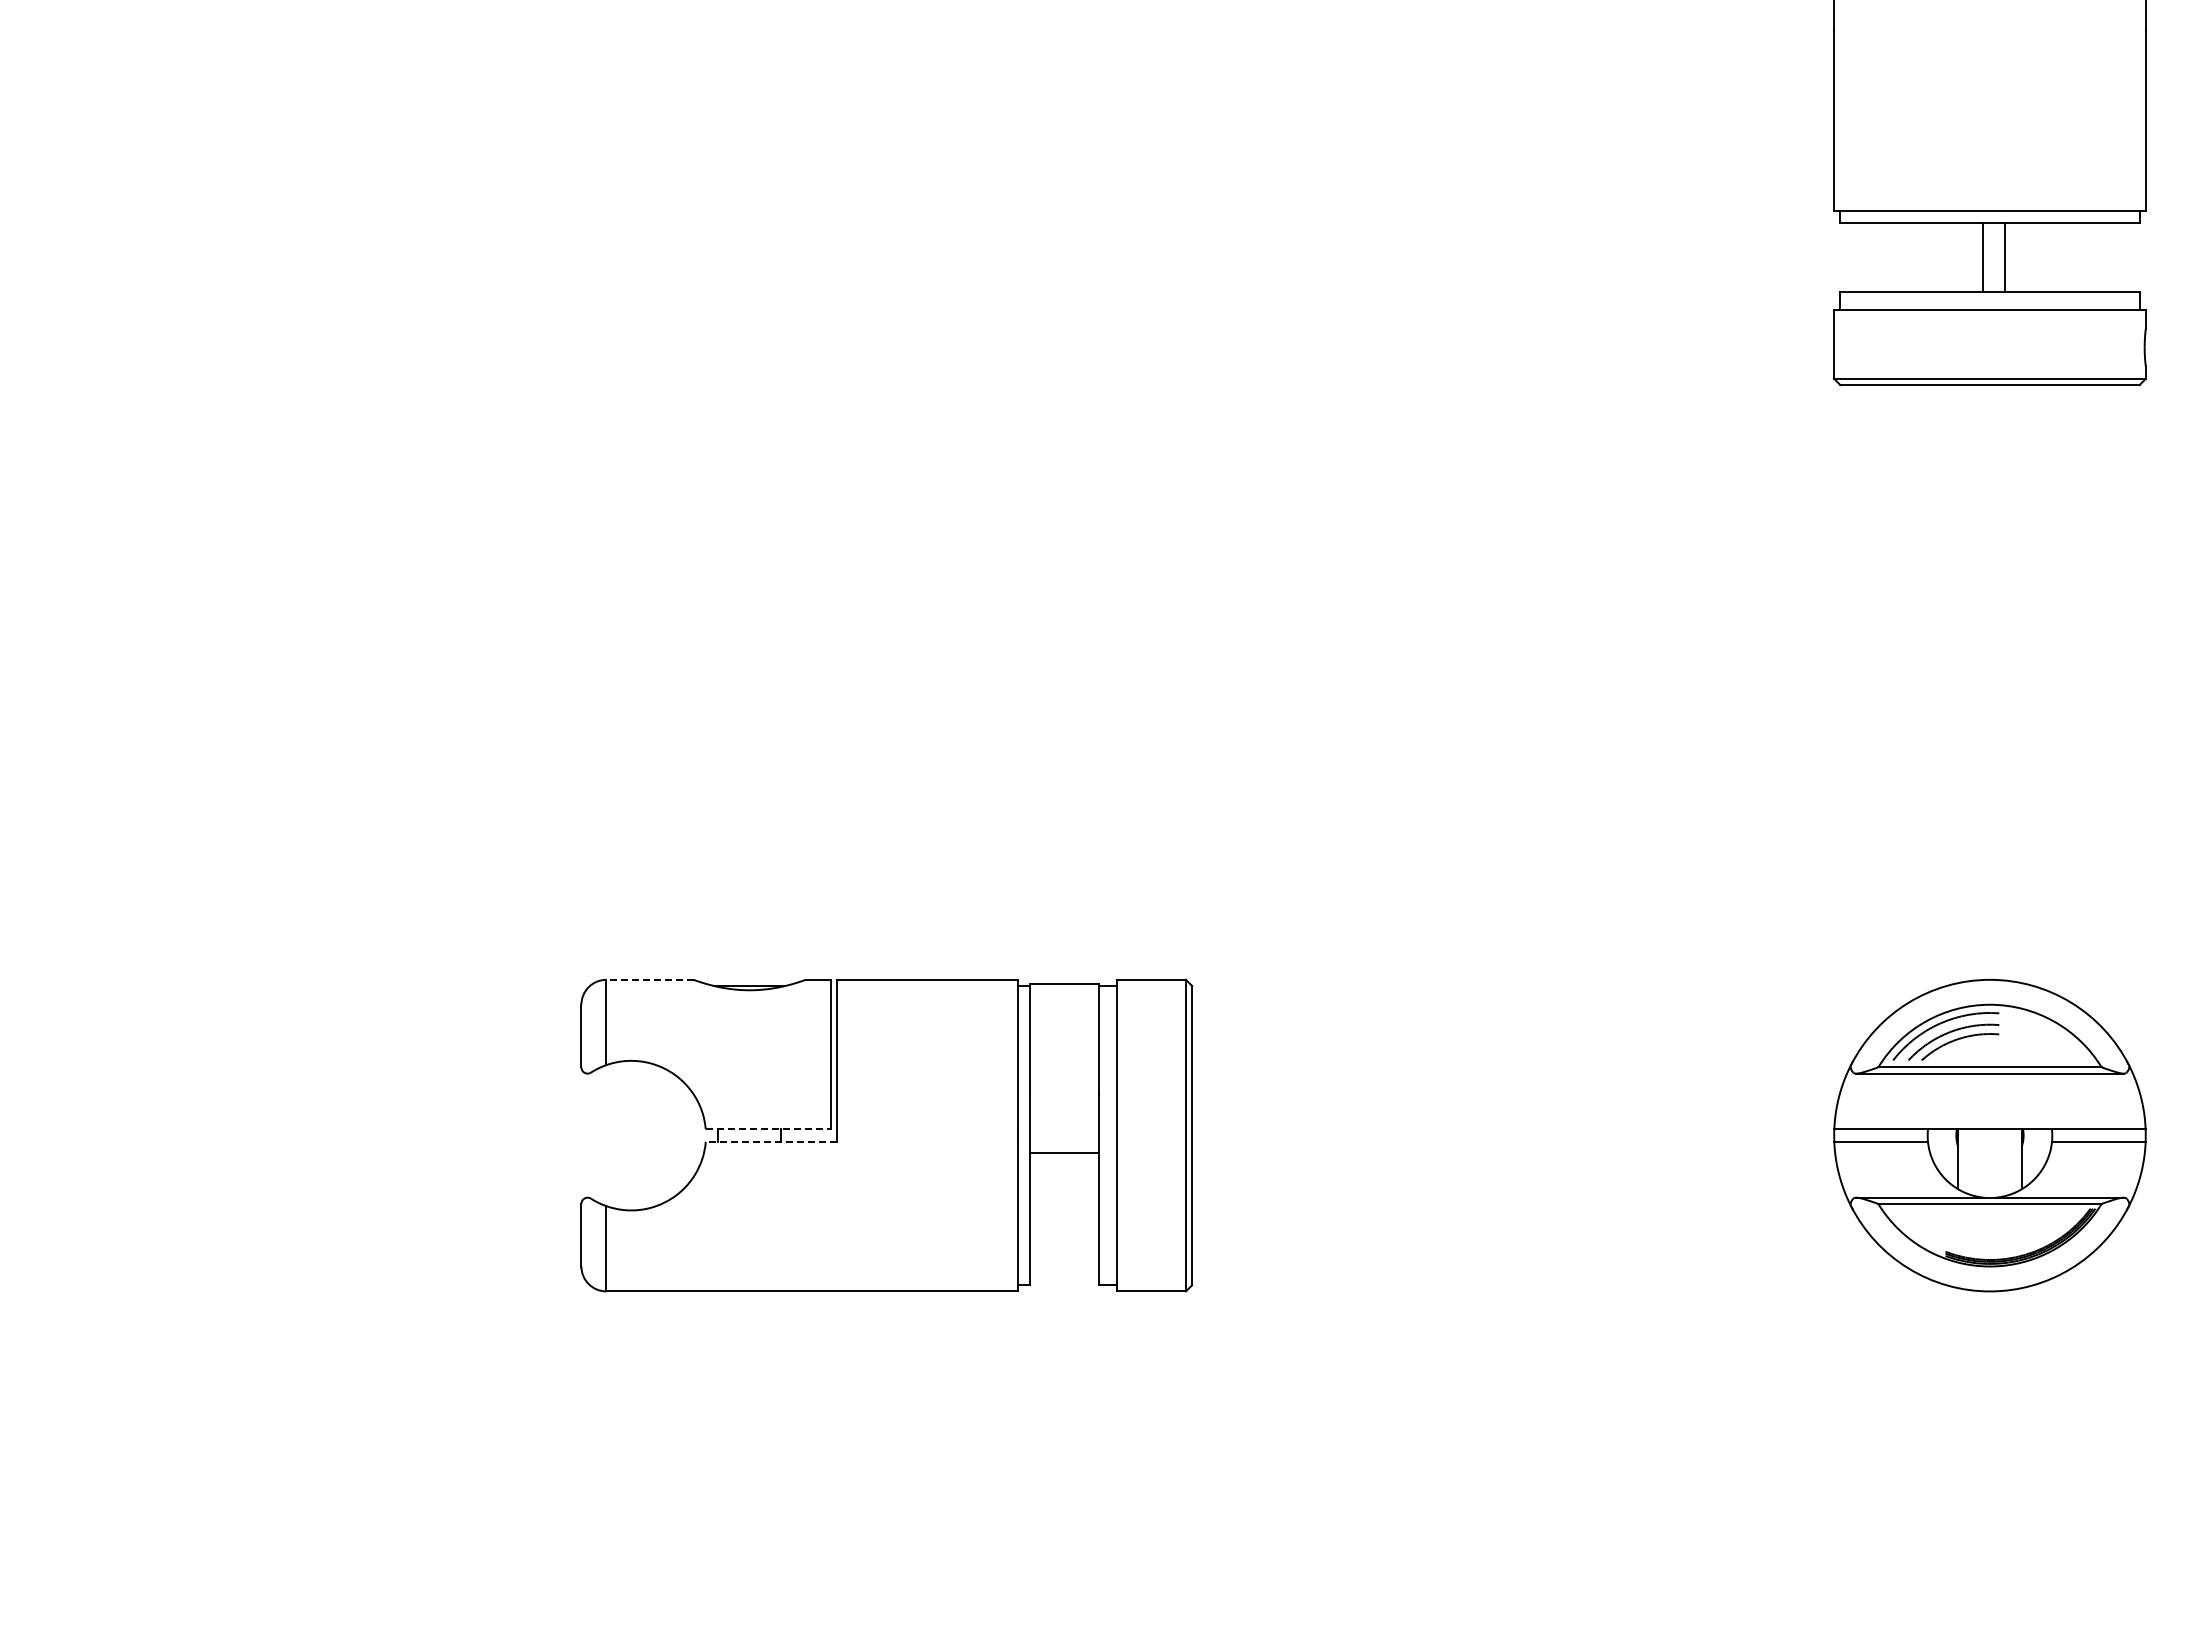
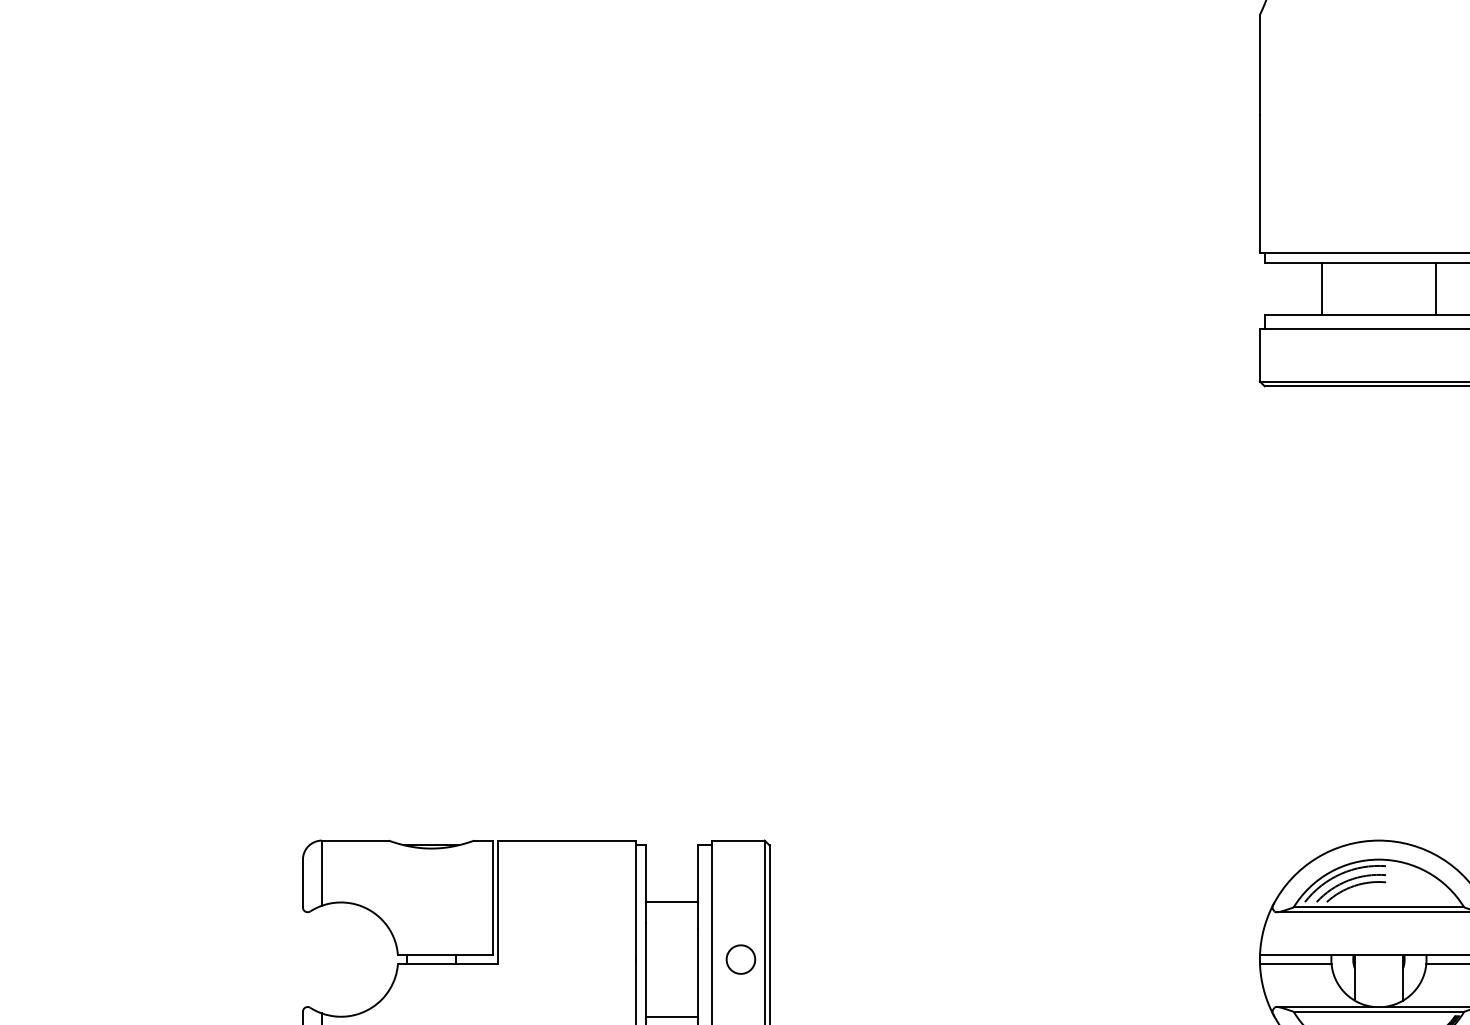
line: (1982, 257) -> (1435, 288), moved
line: (2005, 257) -> (1322, 288), moved
line: (649, 979) -> (354, 840), dashed -> solid
line: (1064, 983) -> (671, 902), moved
line: (768, 1129) -> (445, 954), dashed -> solid
part: (1154, 1135) -> (740, 959), added
line: (771, 1141) -> (448, 964), dashed -> solid
line: (1064, 1153) -> (671, 1016), moved

